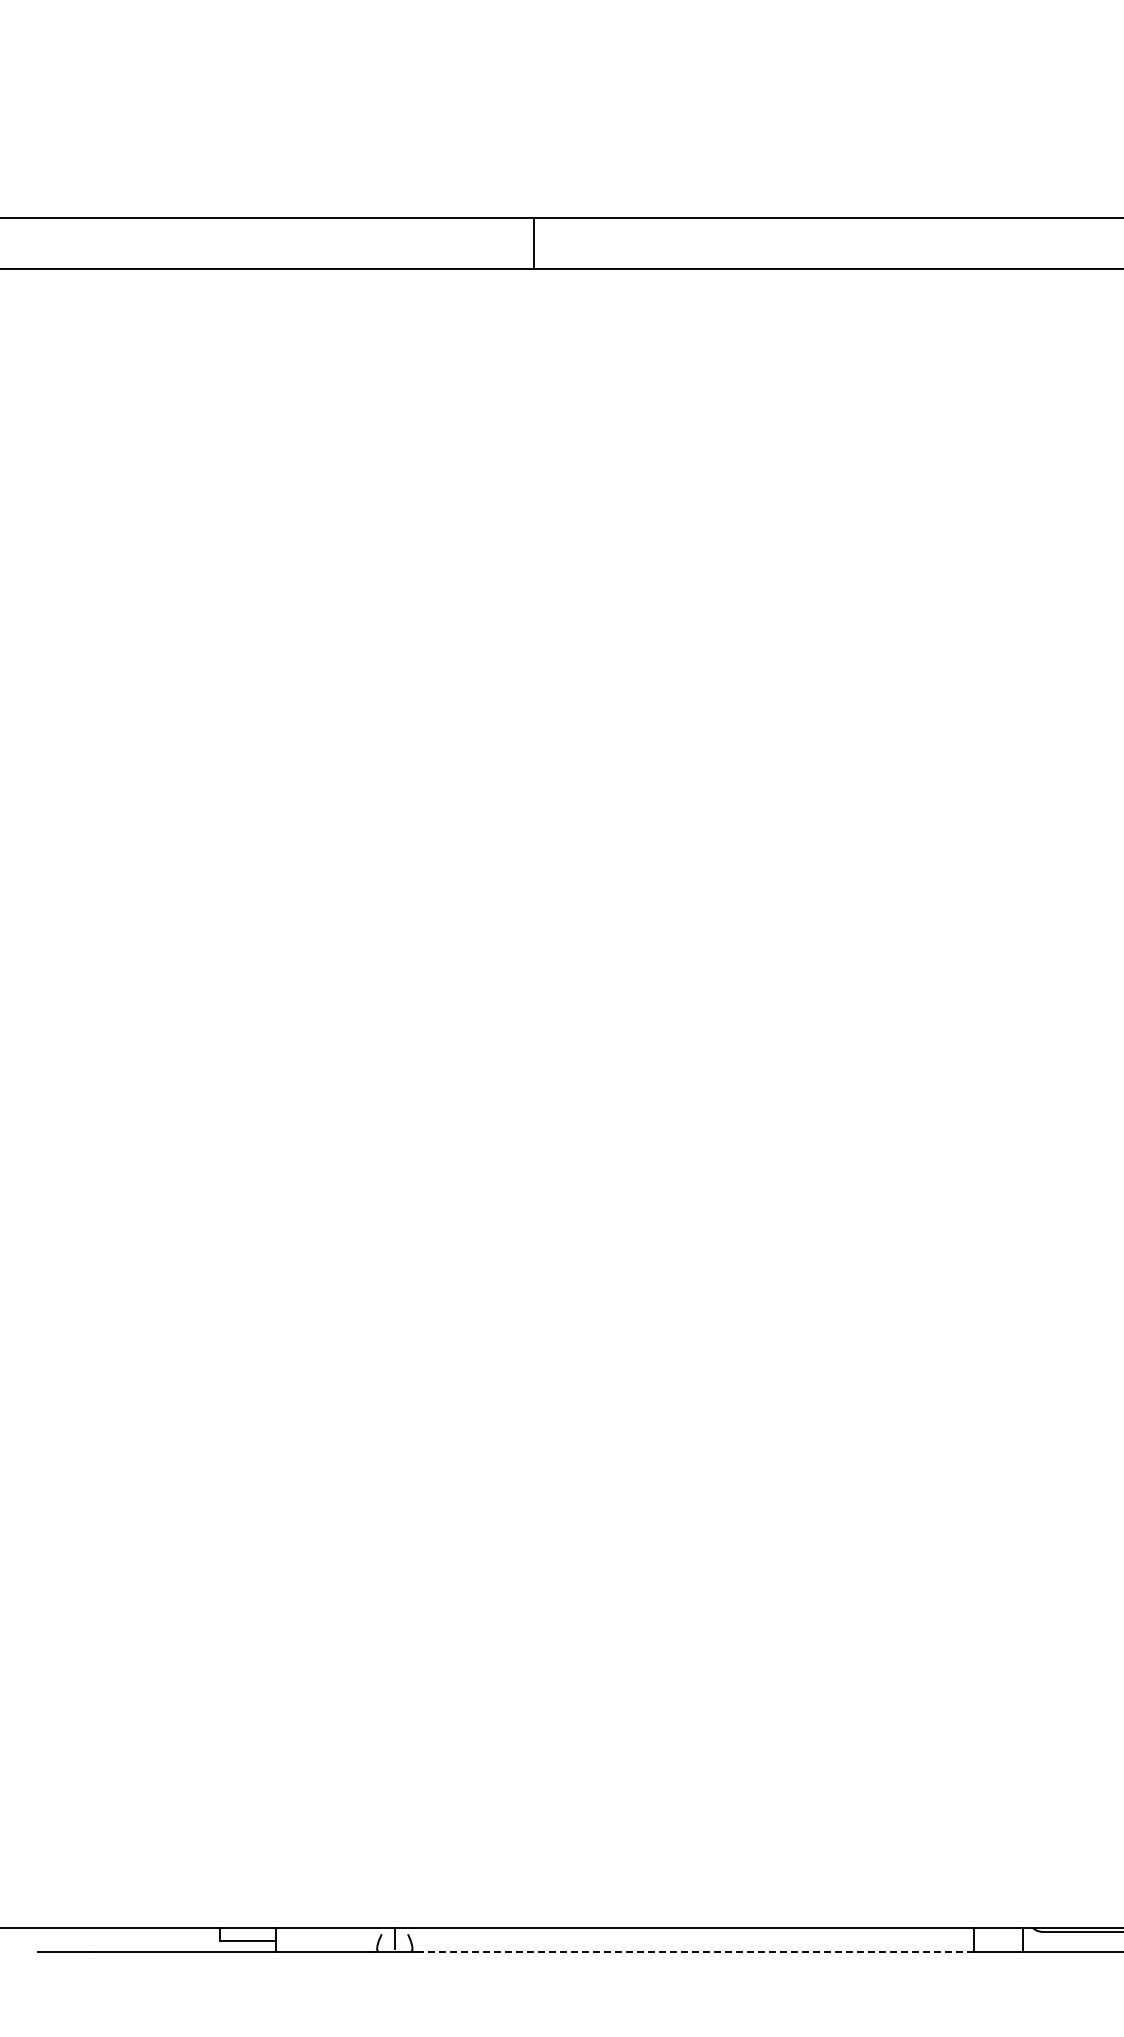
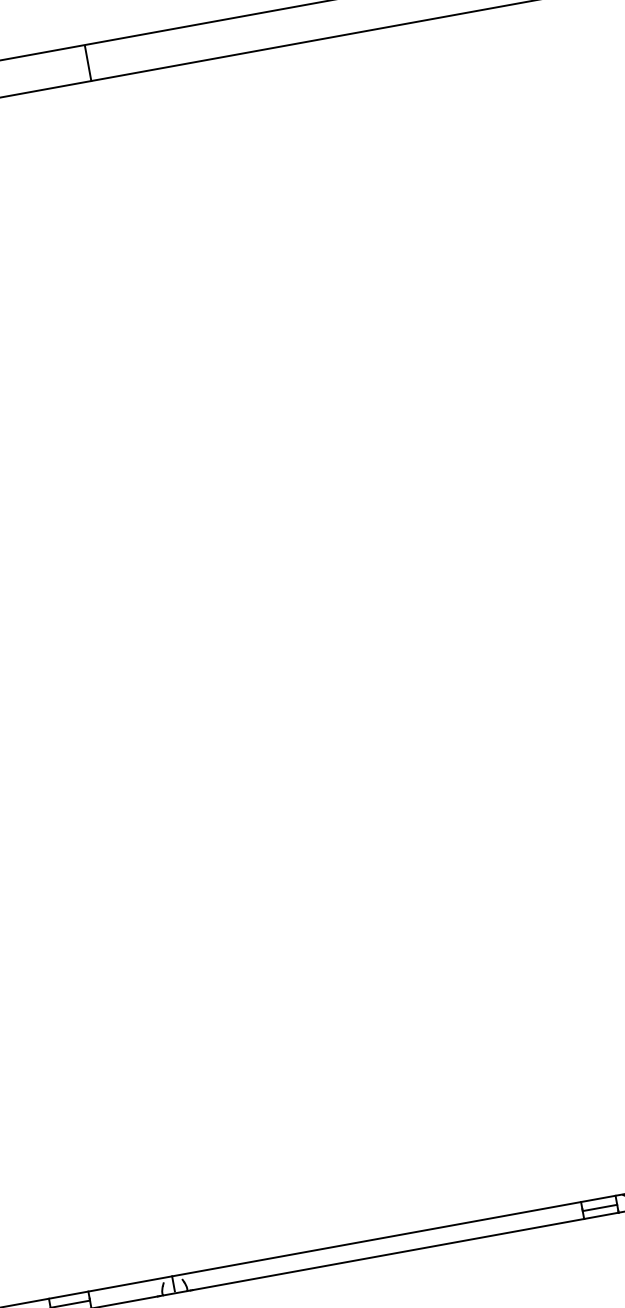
line: (533, 243) -> (87, 63), moved
line: (998, 1940) -> (600, 1207), added
line: (696, 1951) -> (388, 1254), dashed -> solid

